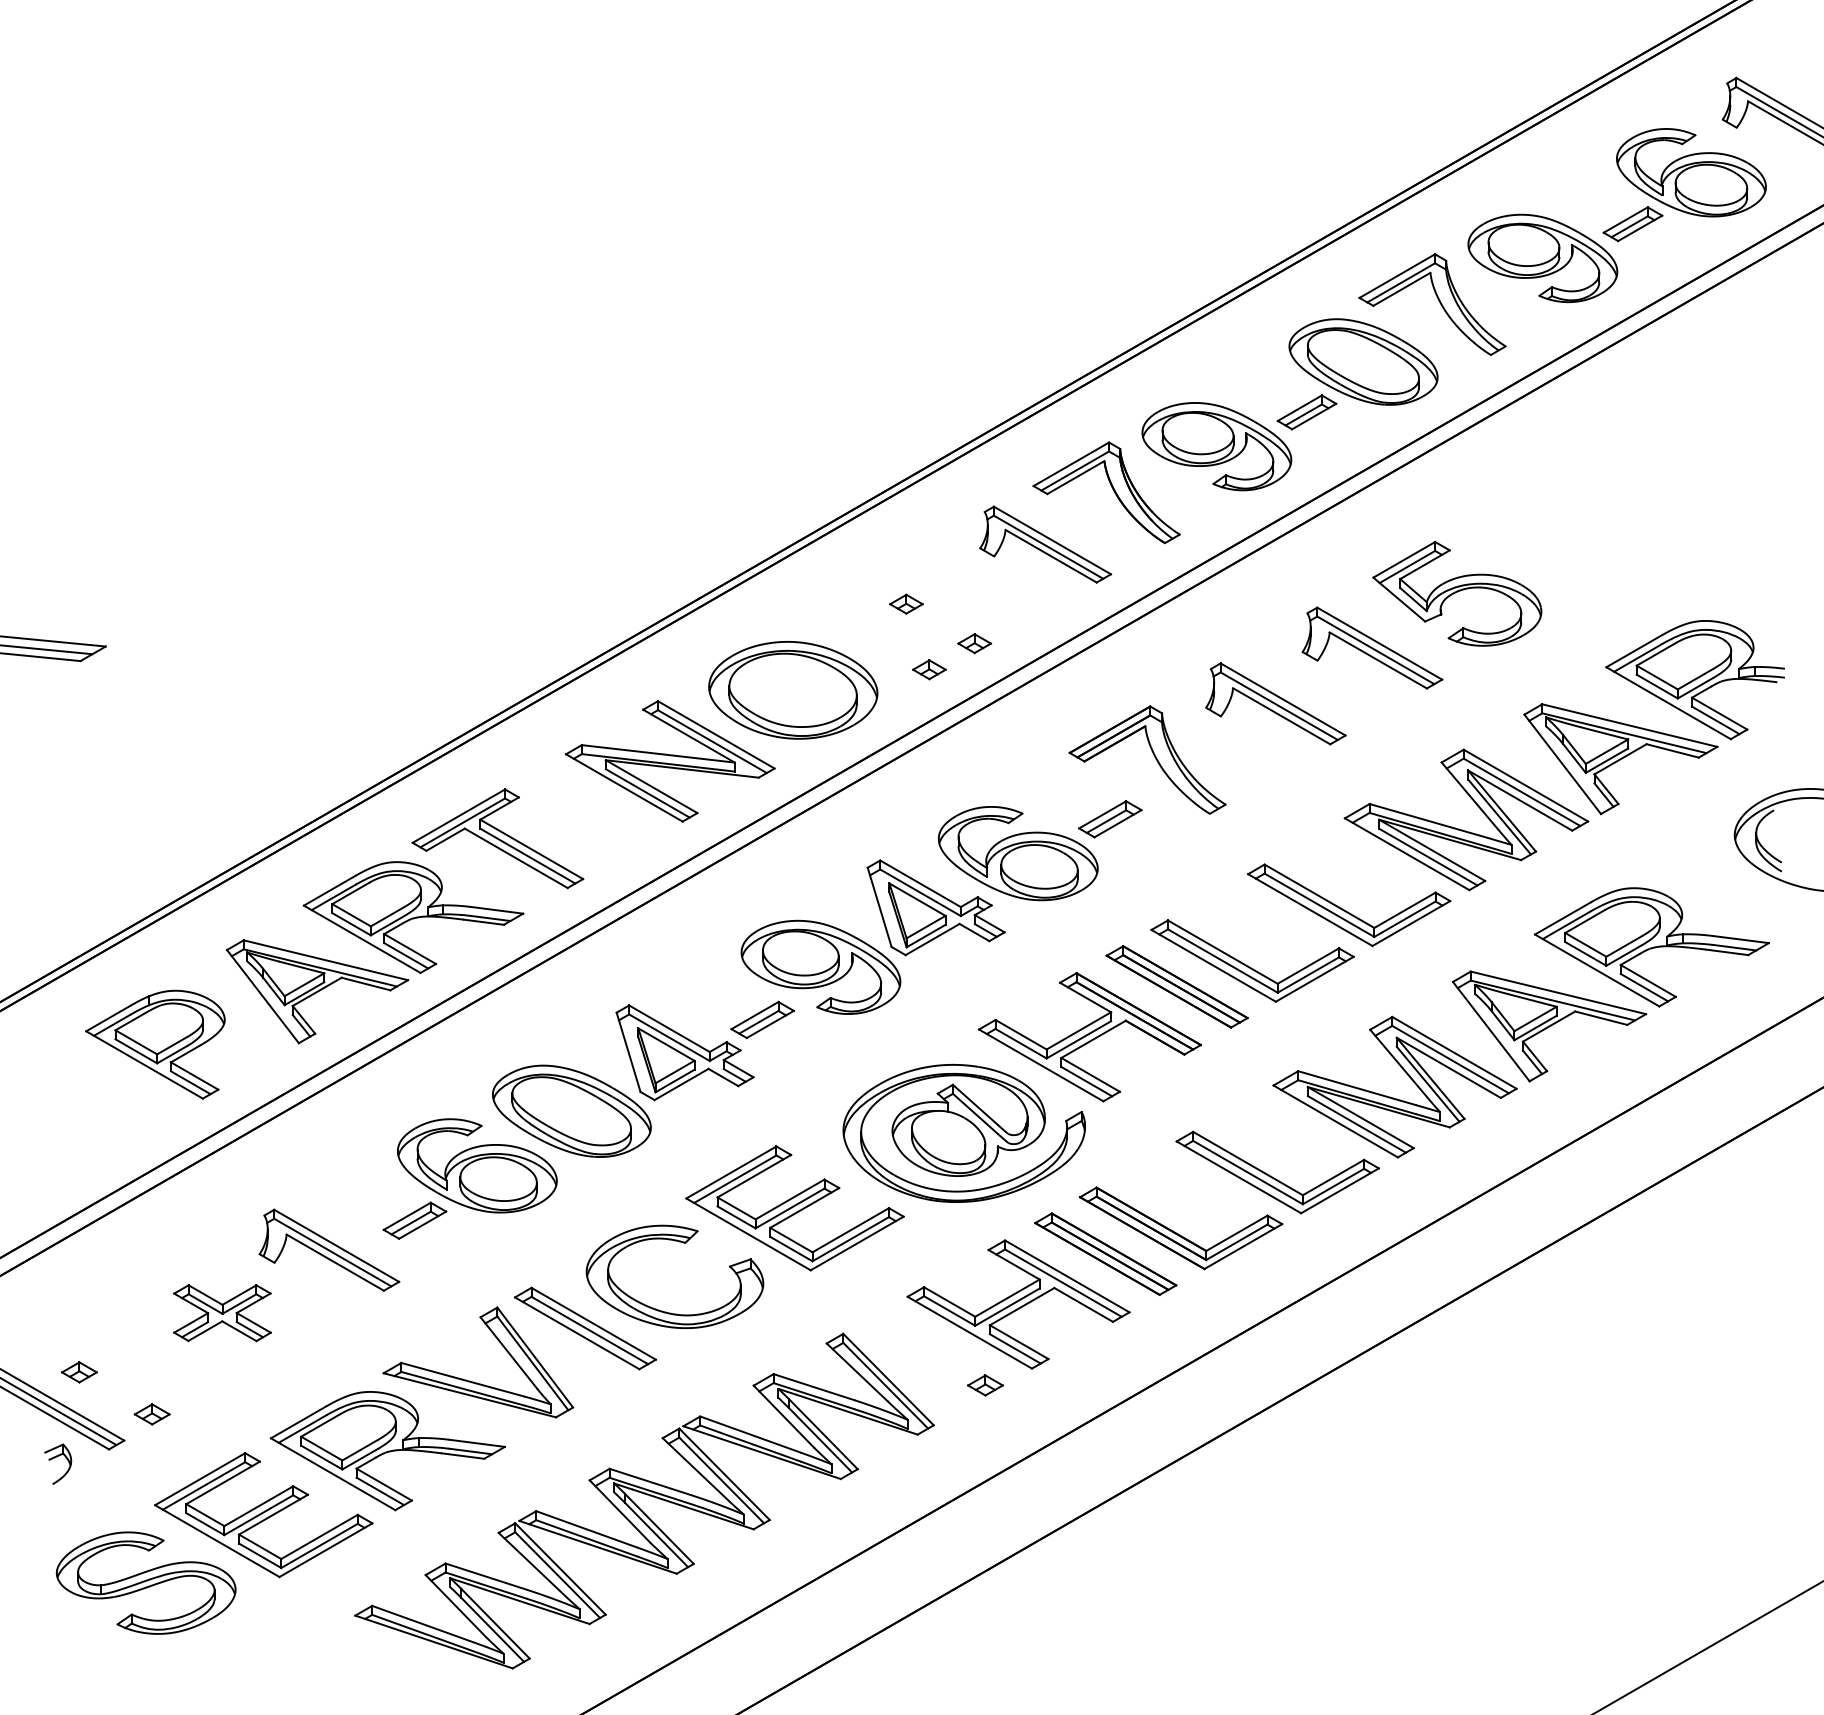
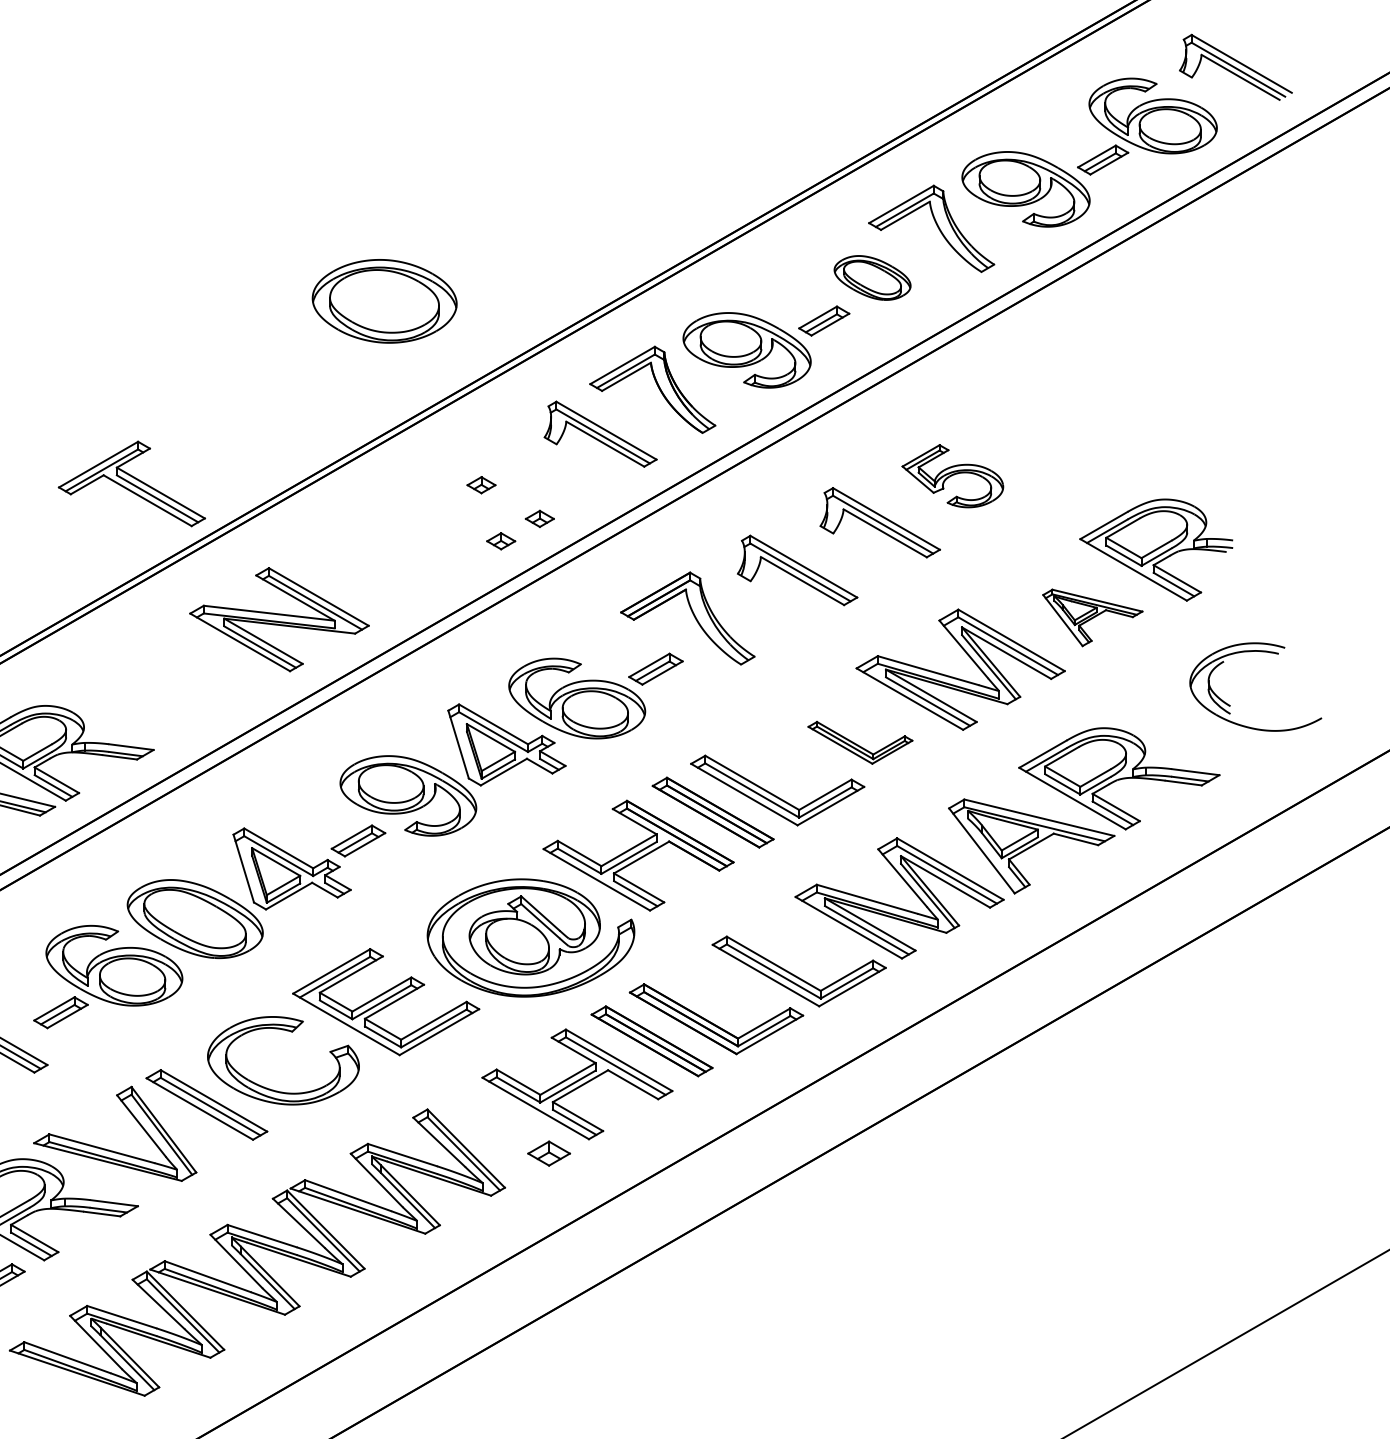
part: (1363, 361) -> (872, 277), size x0.6
part: (1457, 593) -> (953, 476), size x0.7
part: (793, 690) -> (384, 301), moved
part: (1620, 759) -> (1092, 618), size x0.6
part: (497, 838) -> (131, 483), moved
part: (1349, 905) -> (860, 742), size x0.6
part: (985, 1385) -> (549, 1153), size x1.4

